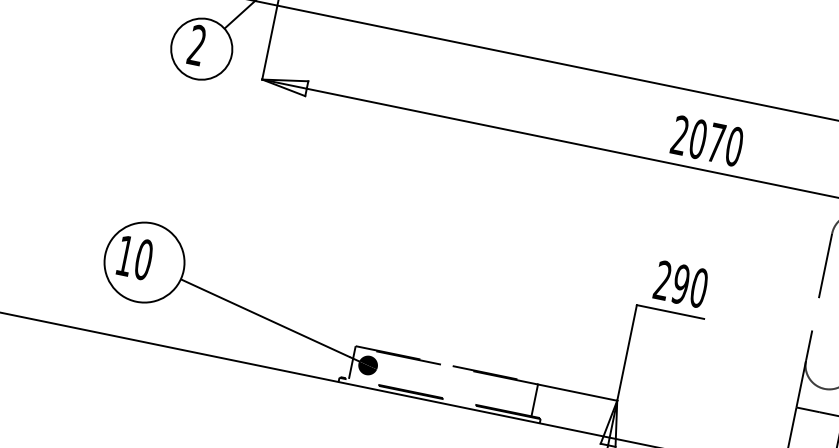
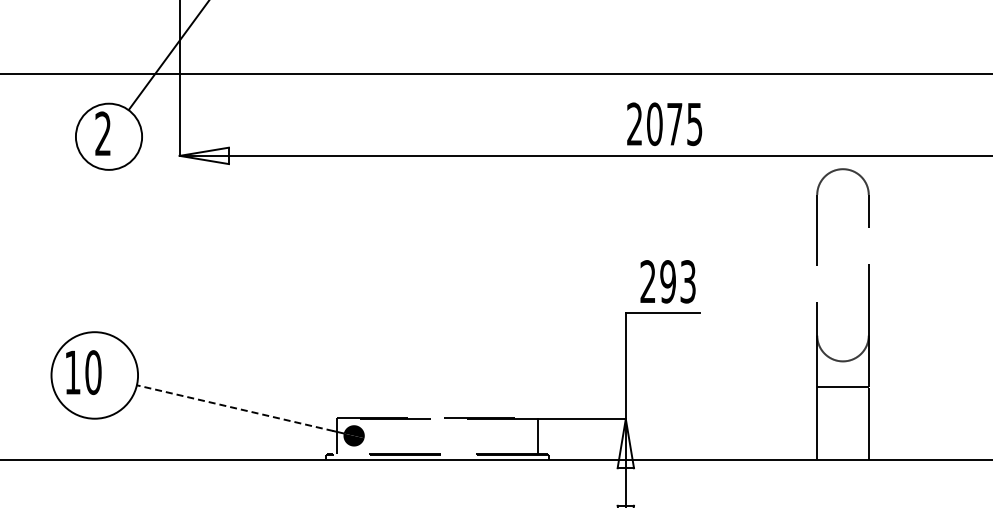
text: (734, 146) -> (694, 124), 2070 -> 2075
text: (699, 287) -> (688, 281), 290 -> 293
line: (265, 318) -> (235, 408), solid -> dashed

